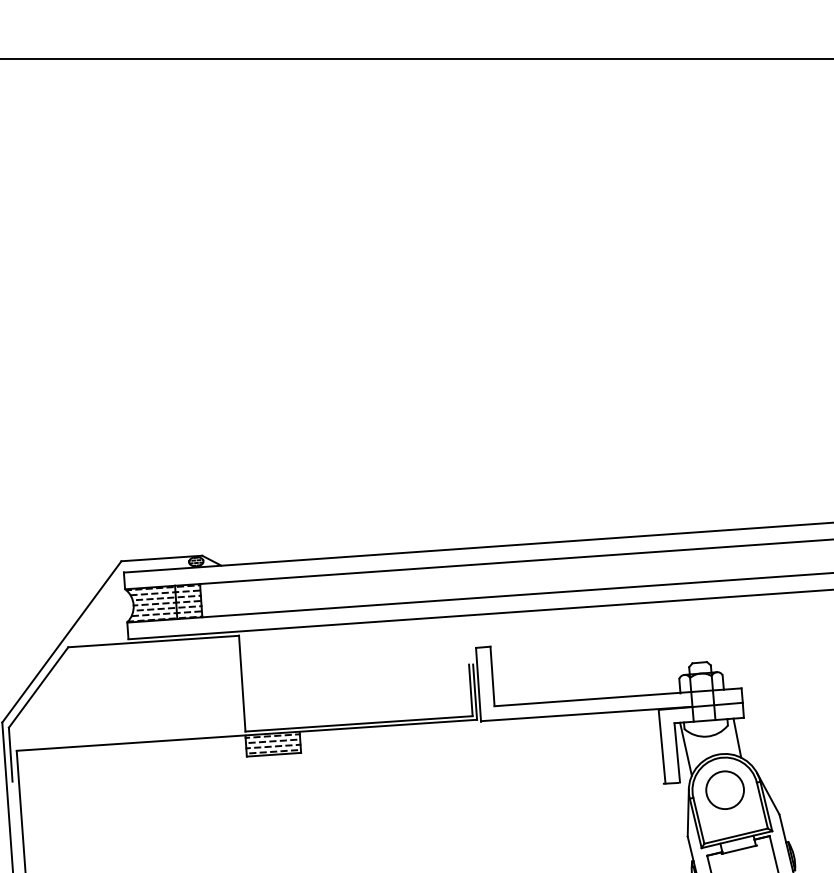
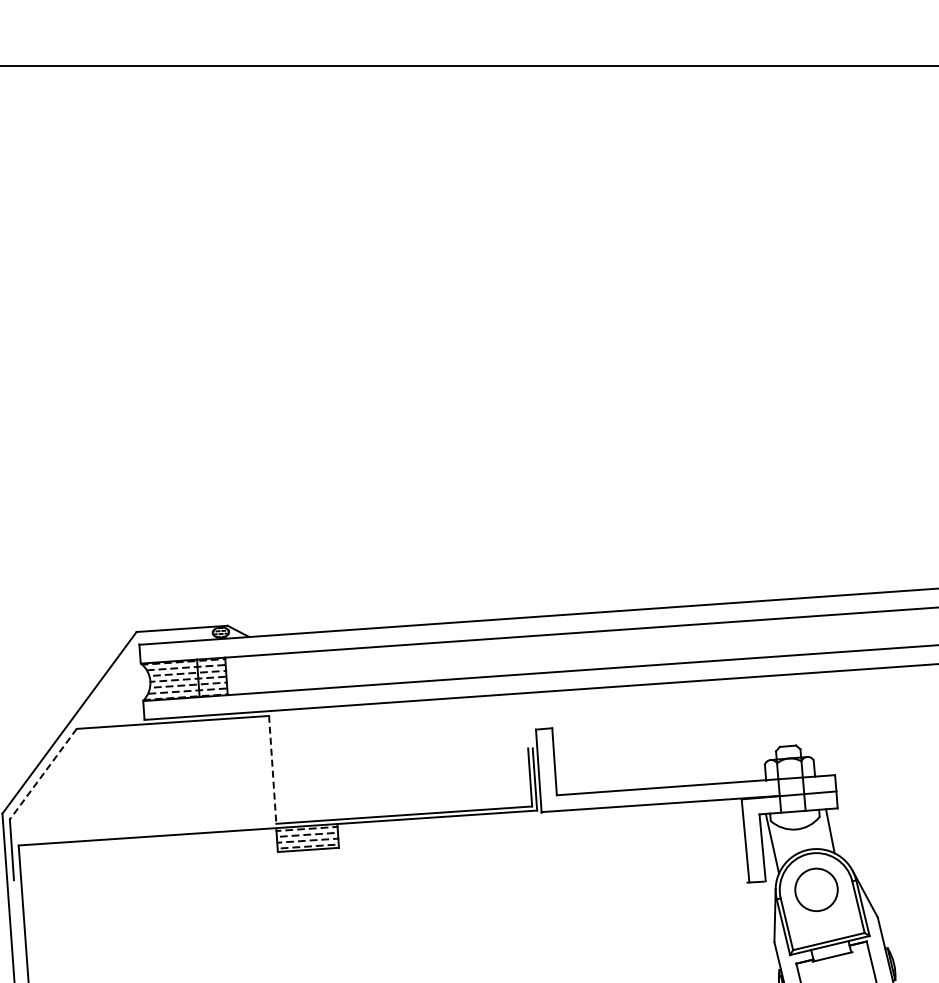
line: (242, 684) -> (272, 770), solid -> dashed
line: (38, 687) -> (43, 774), solid -> dashed

